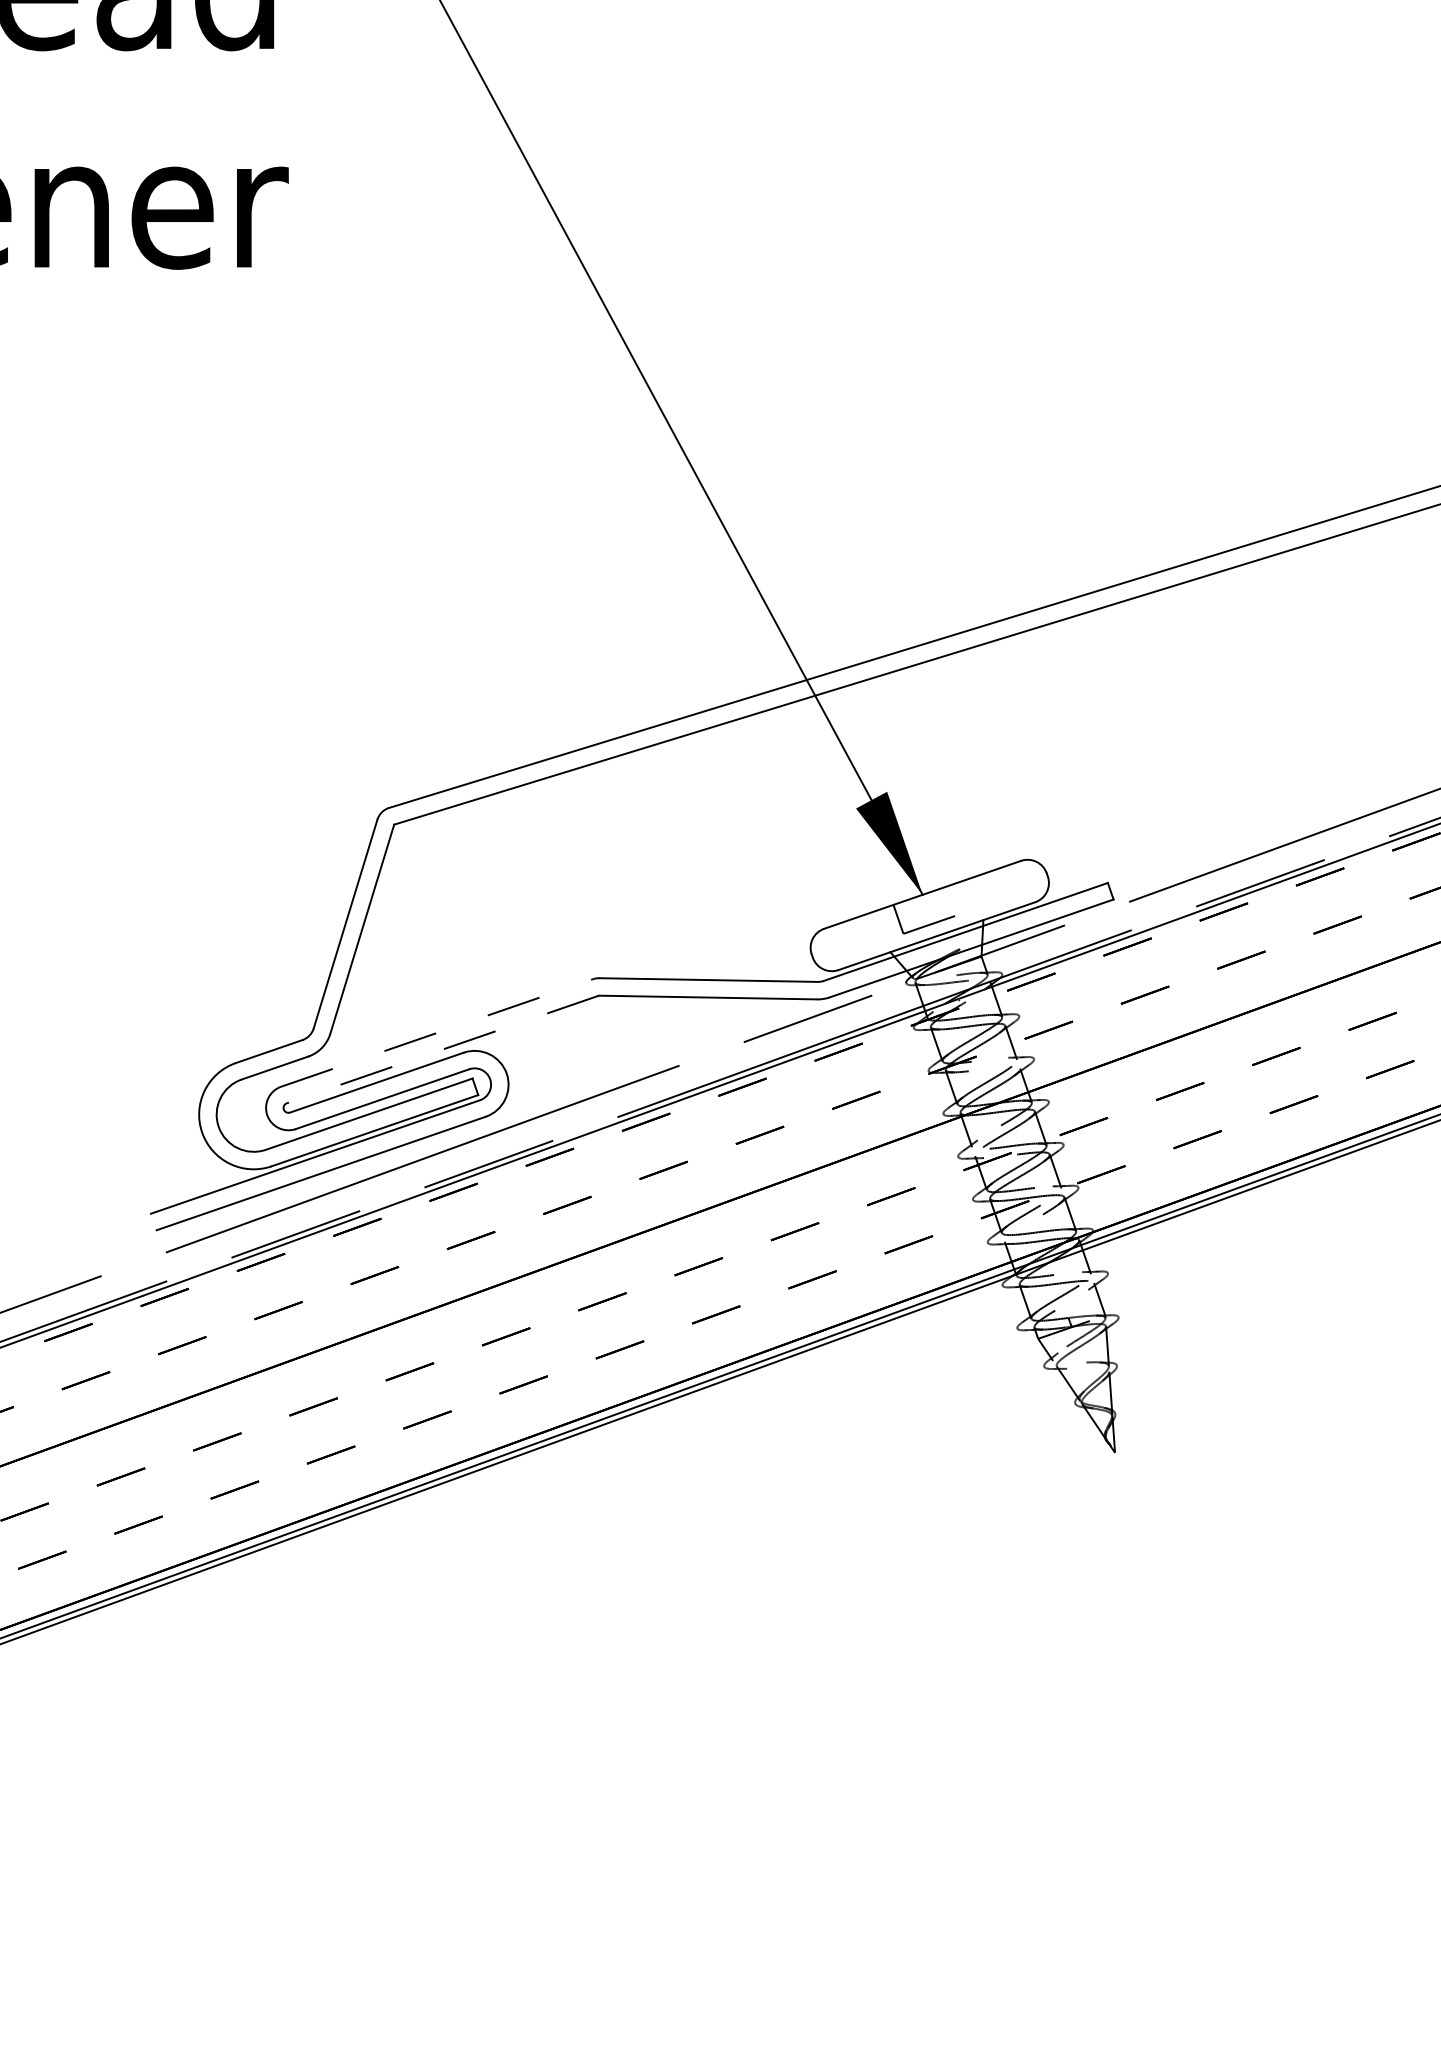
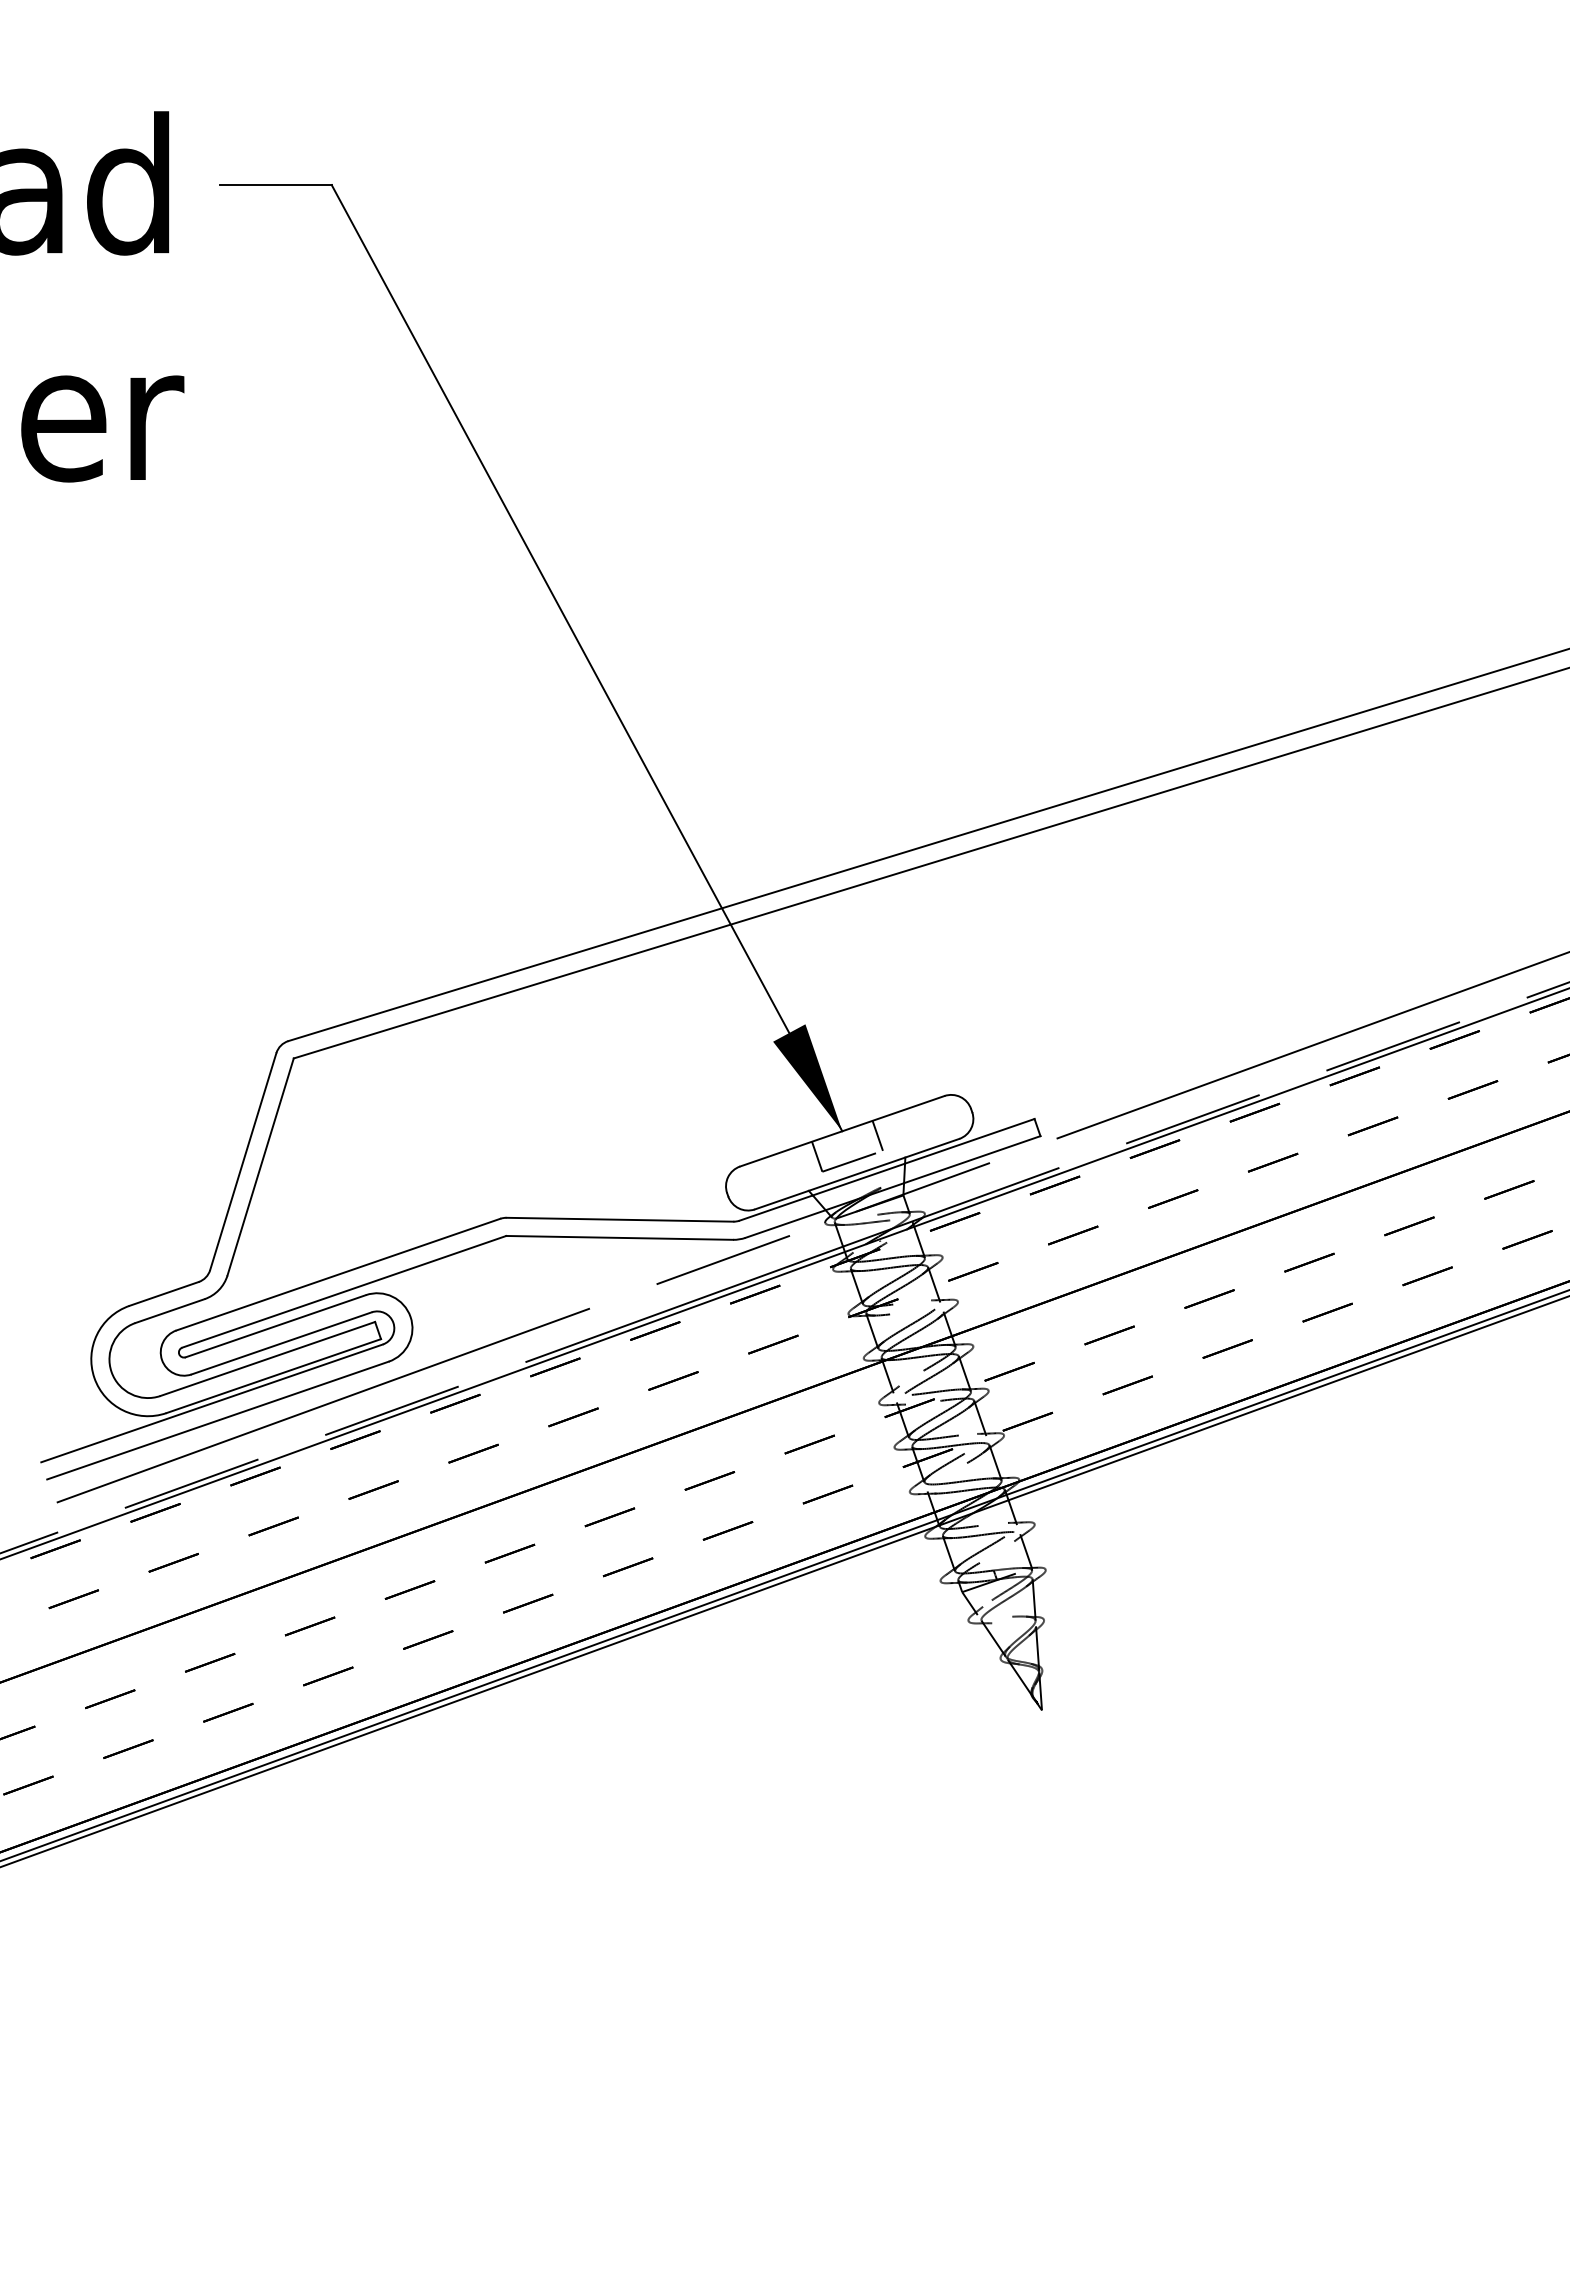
line: (956, 898) -> (877, 1135), added
line: (437, 1032) -> (338, 1274), dashed -> solid
line: (442, 1049) -> (343, 1291), dashed -> solid

